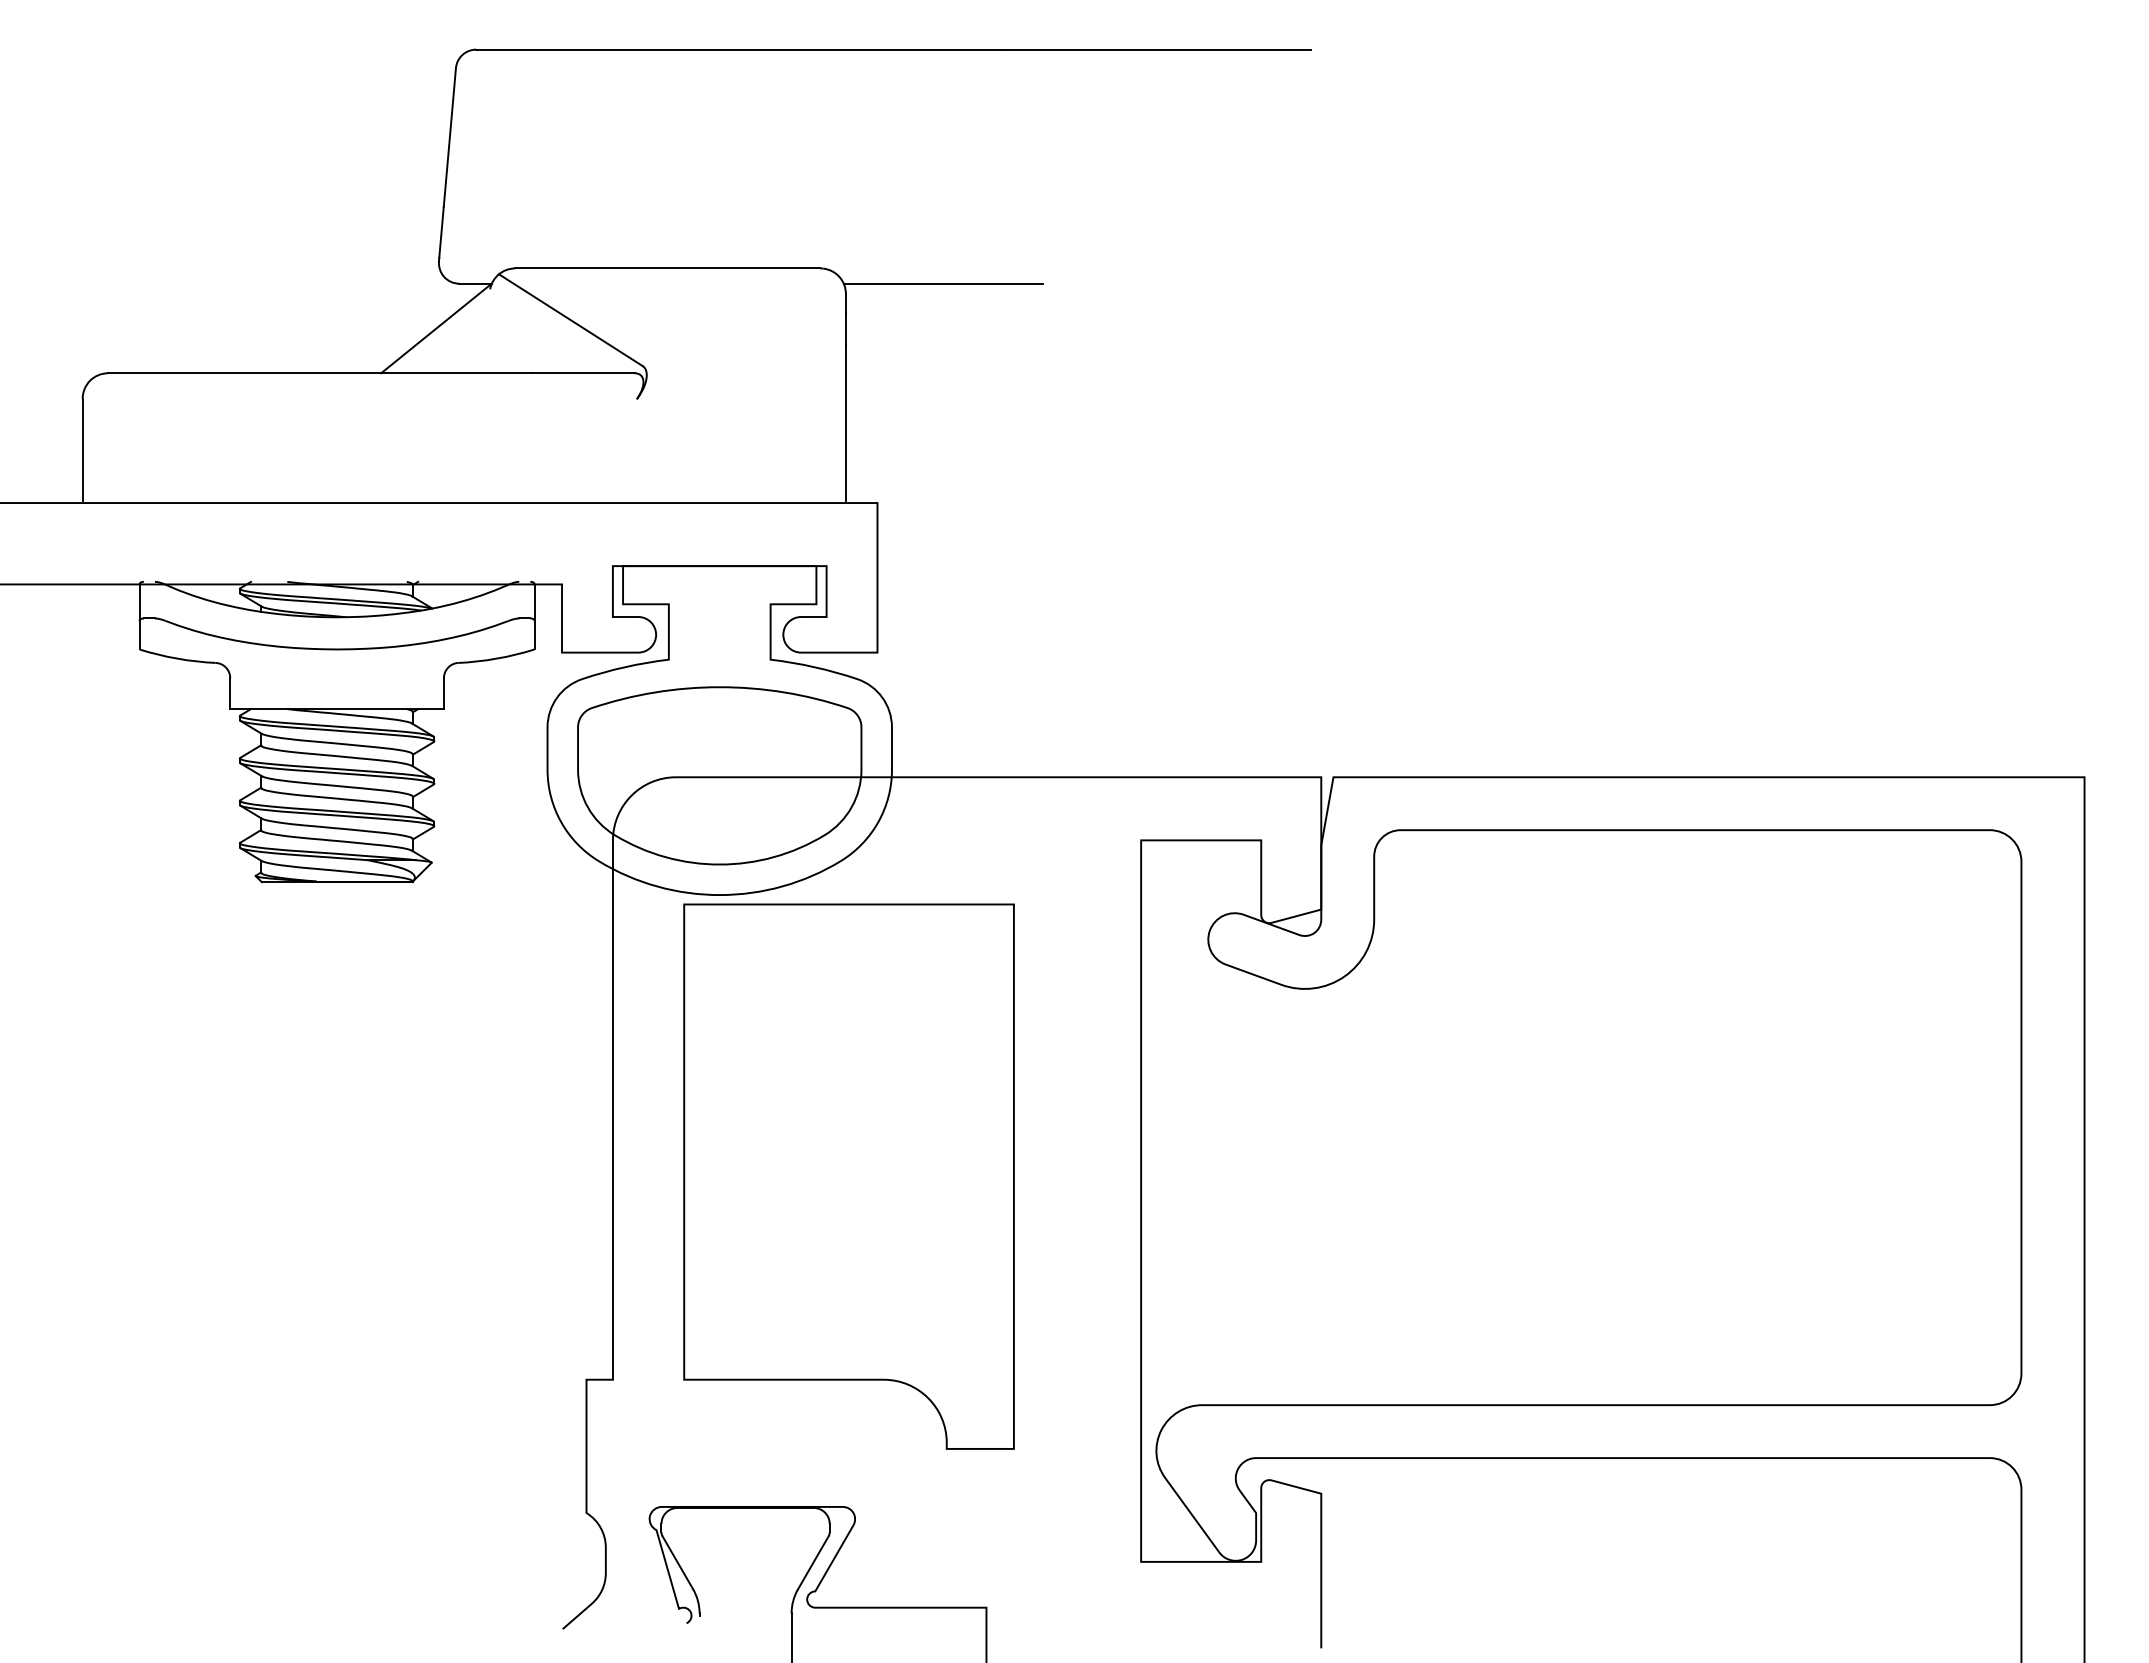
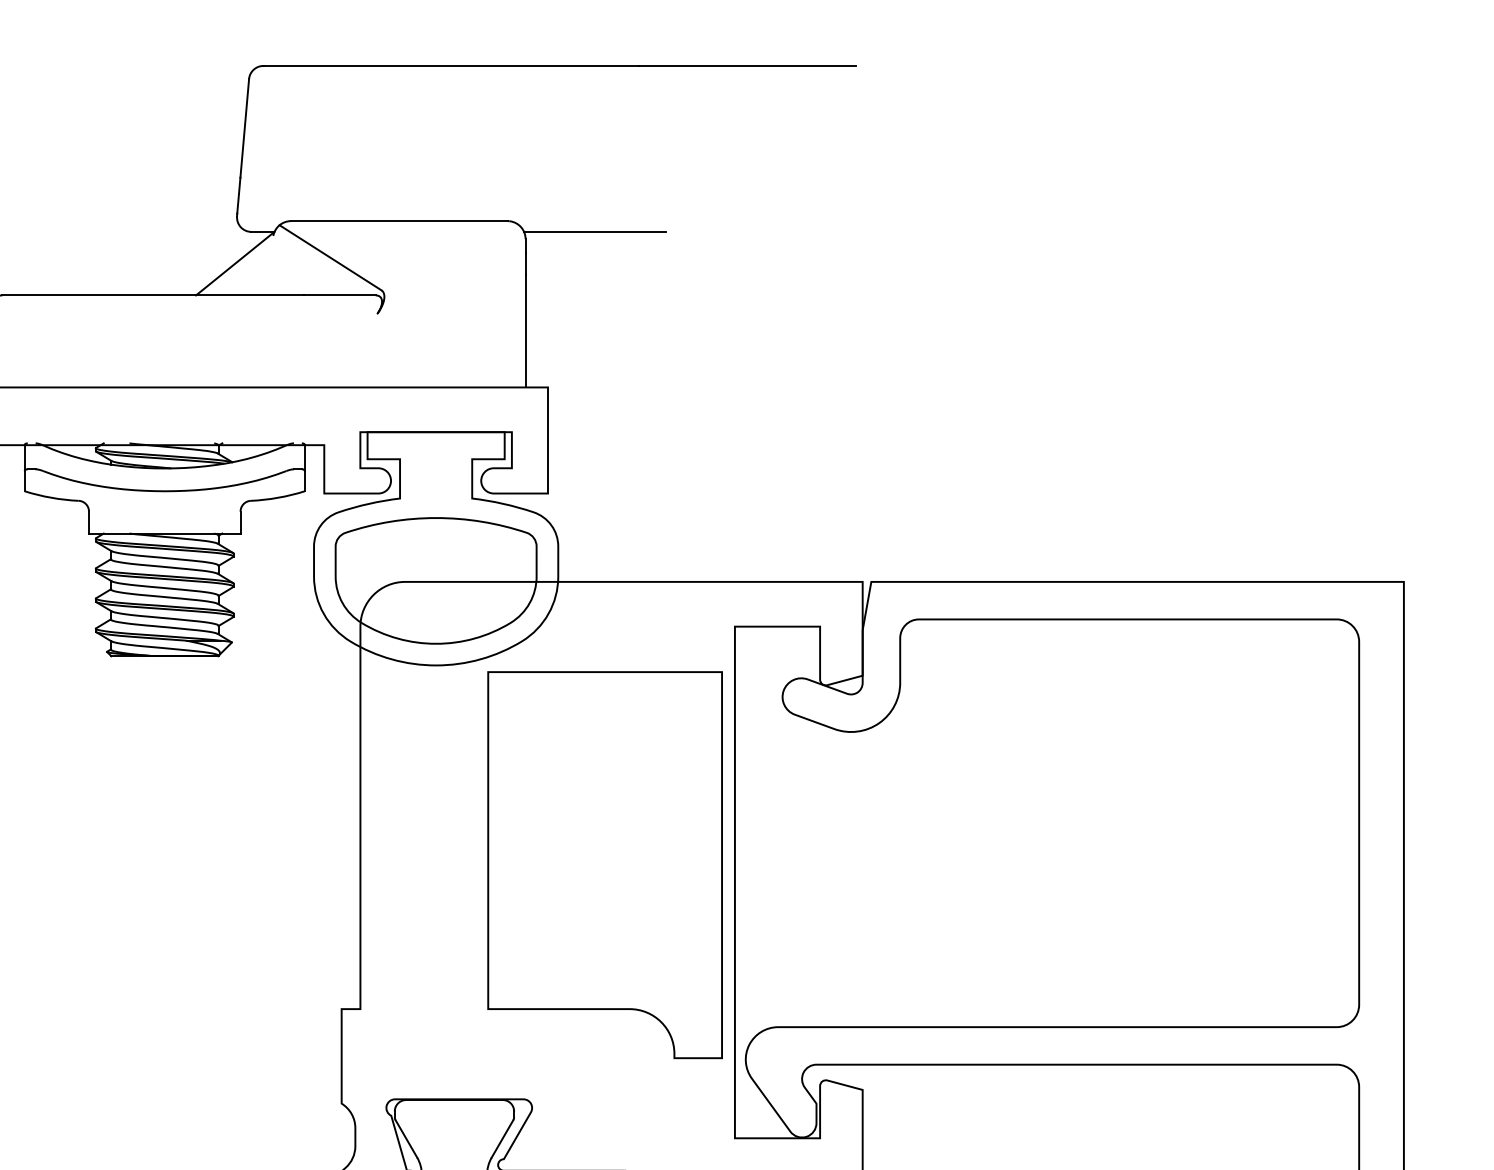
part: (848, 1176) -> (604, 865), moved

